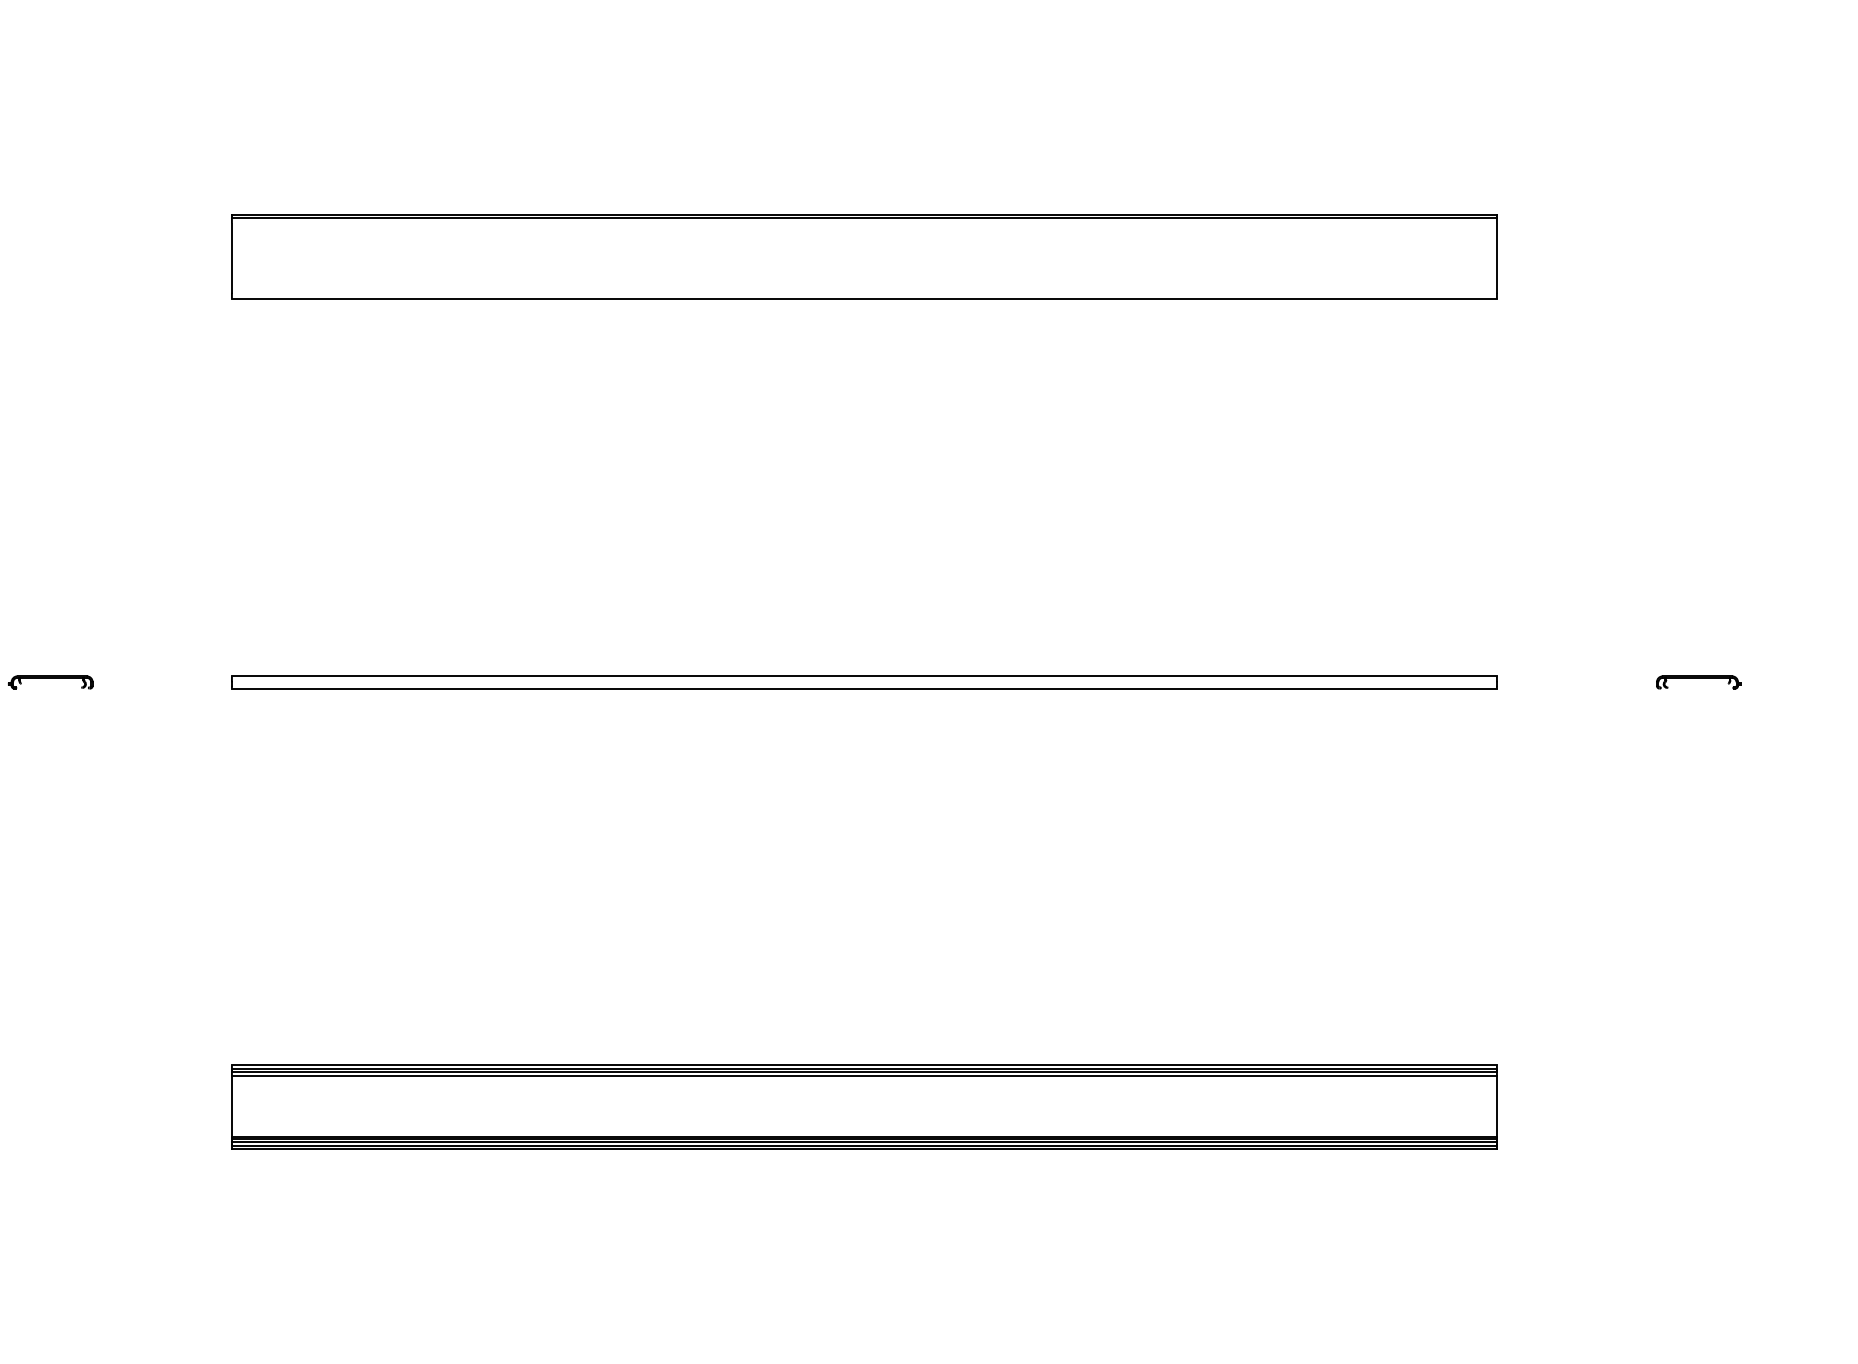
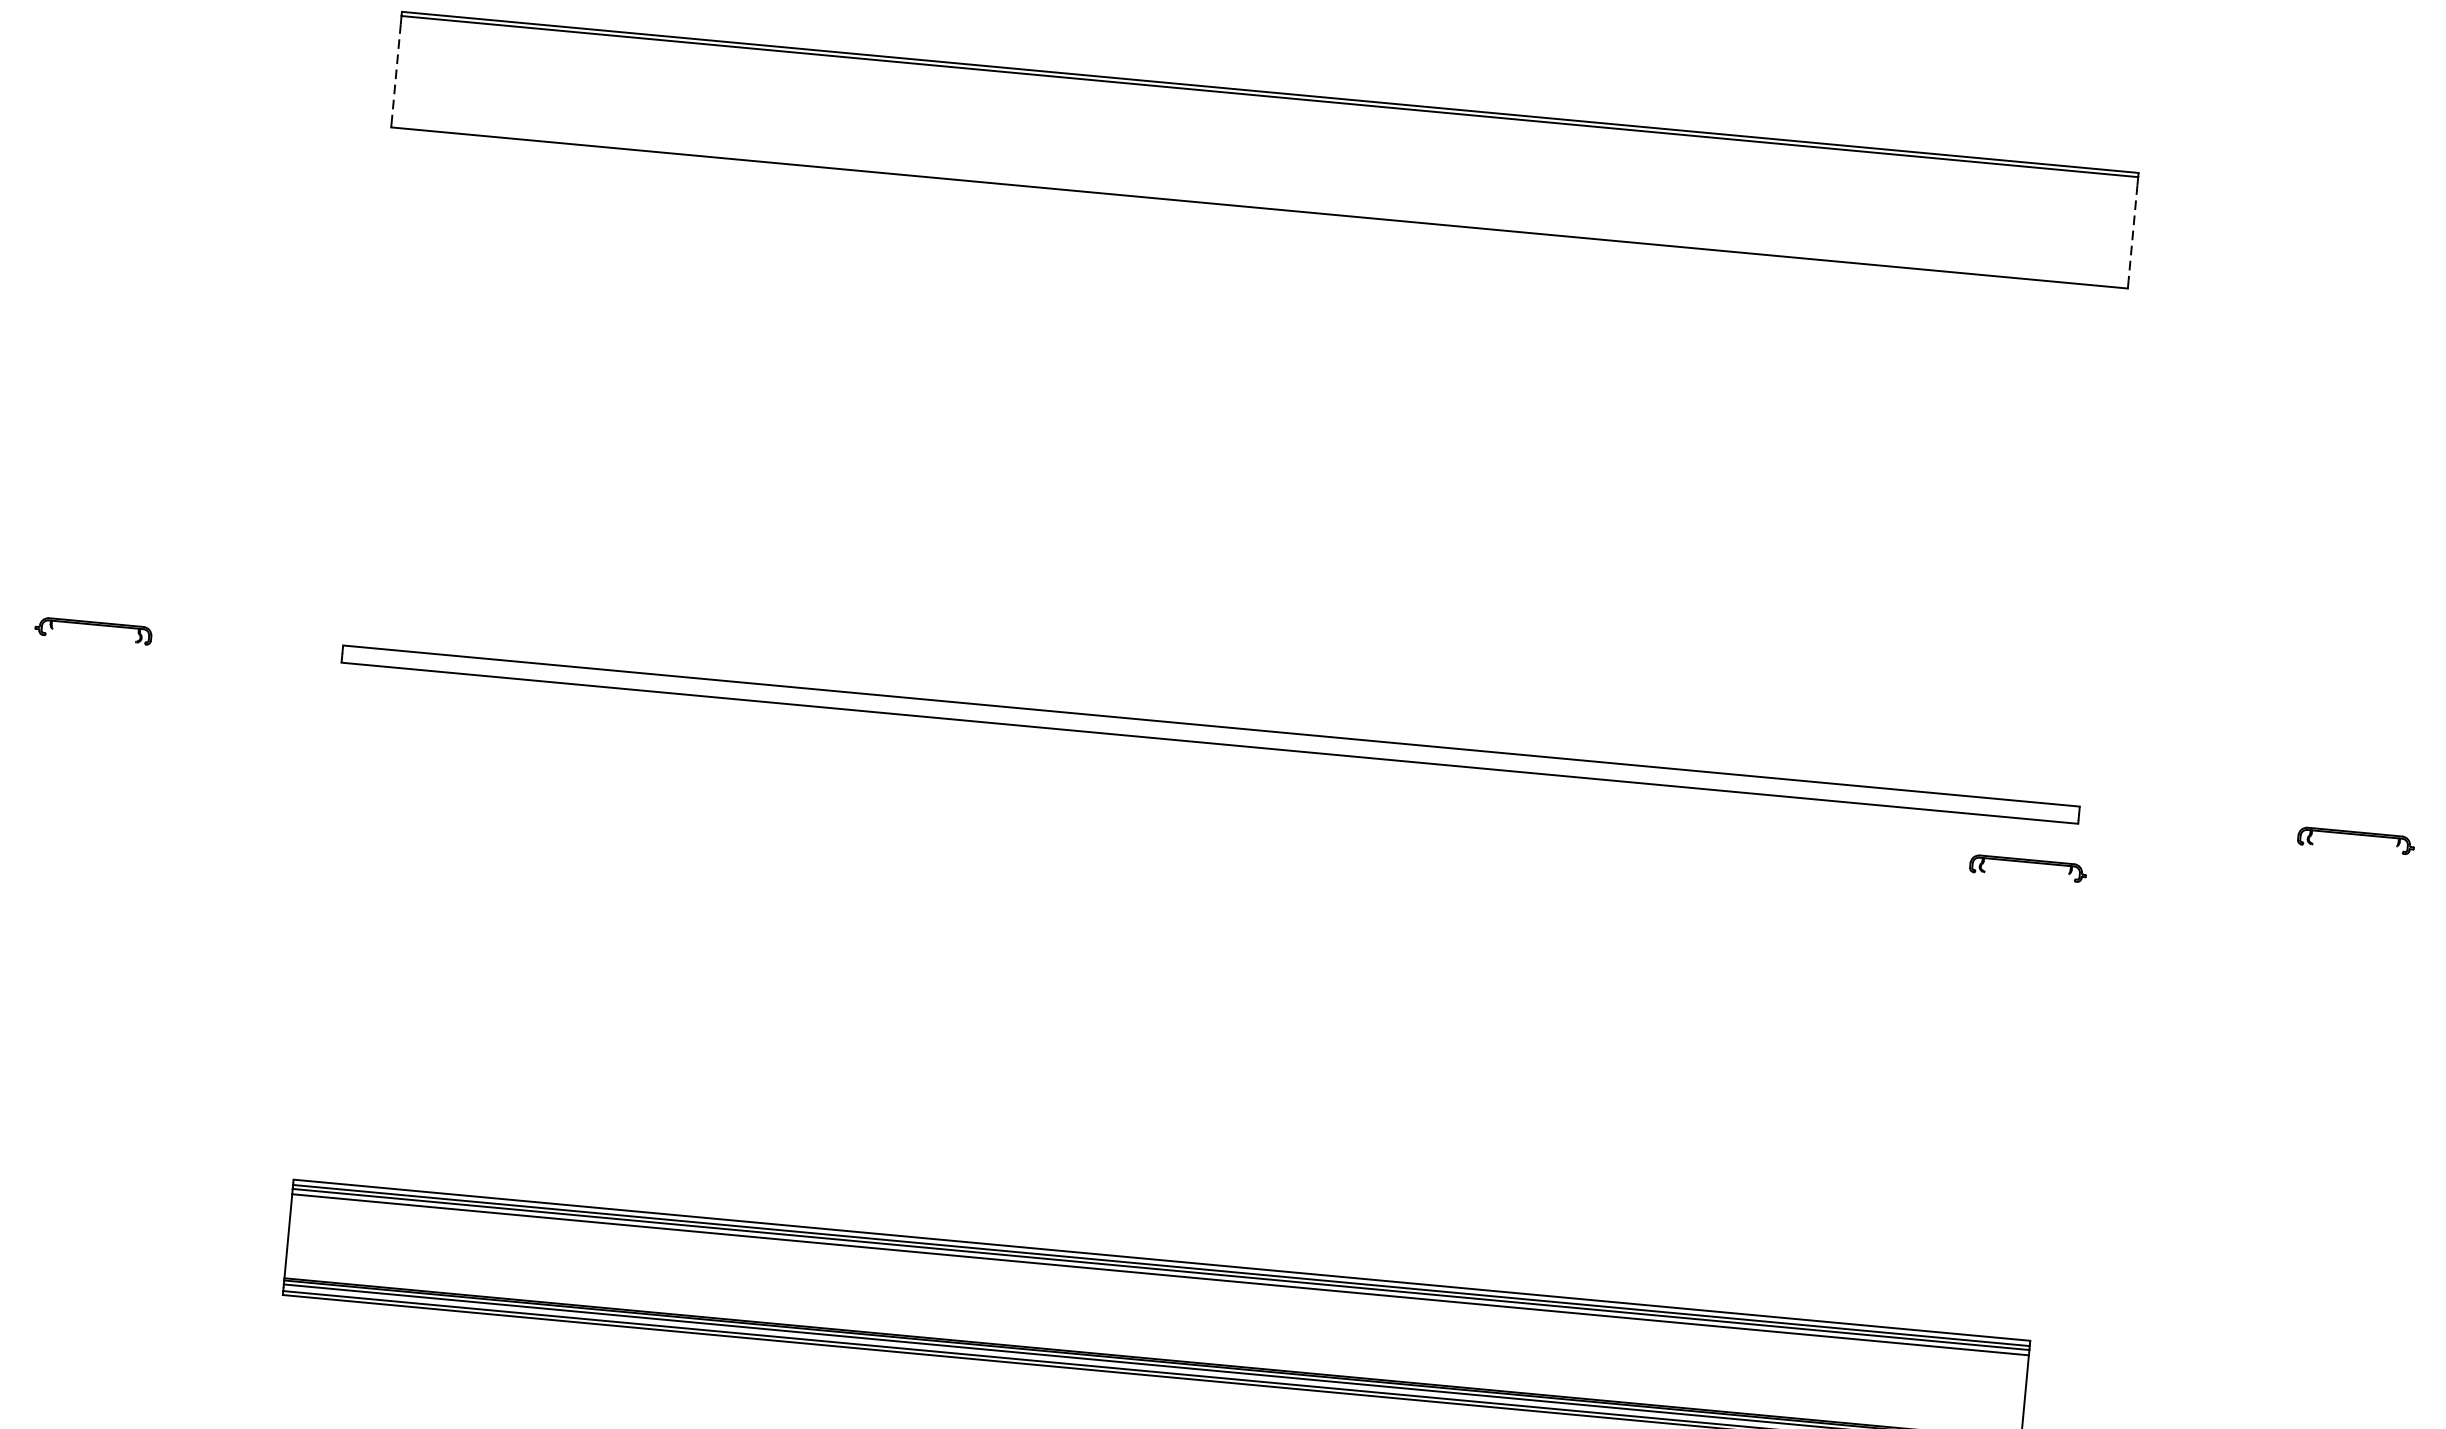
line: (231, 258) -> (395, 72), solid -> dashed
line: (1496, 258) -> (2132, 233), solid -> dashed
part: (1463, 724) -> (2027, 868), added

